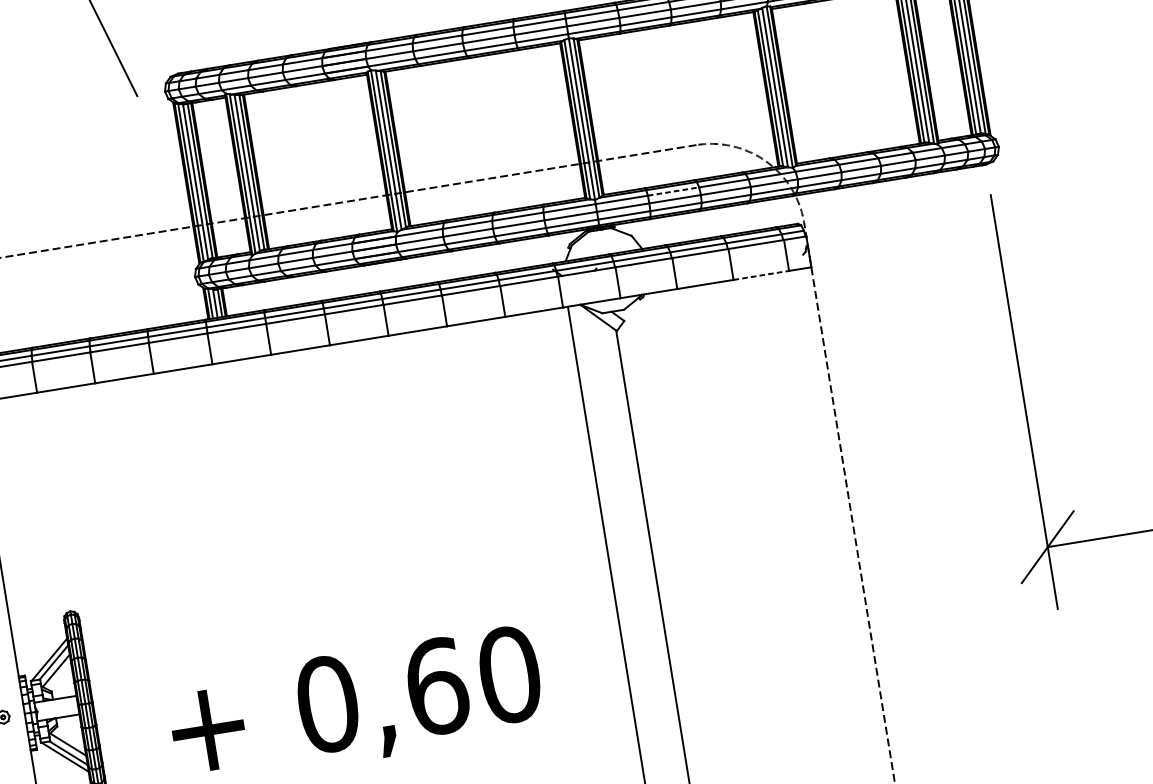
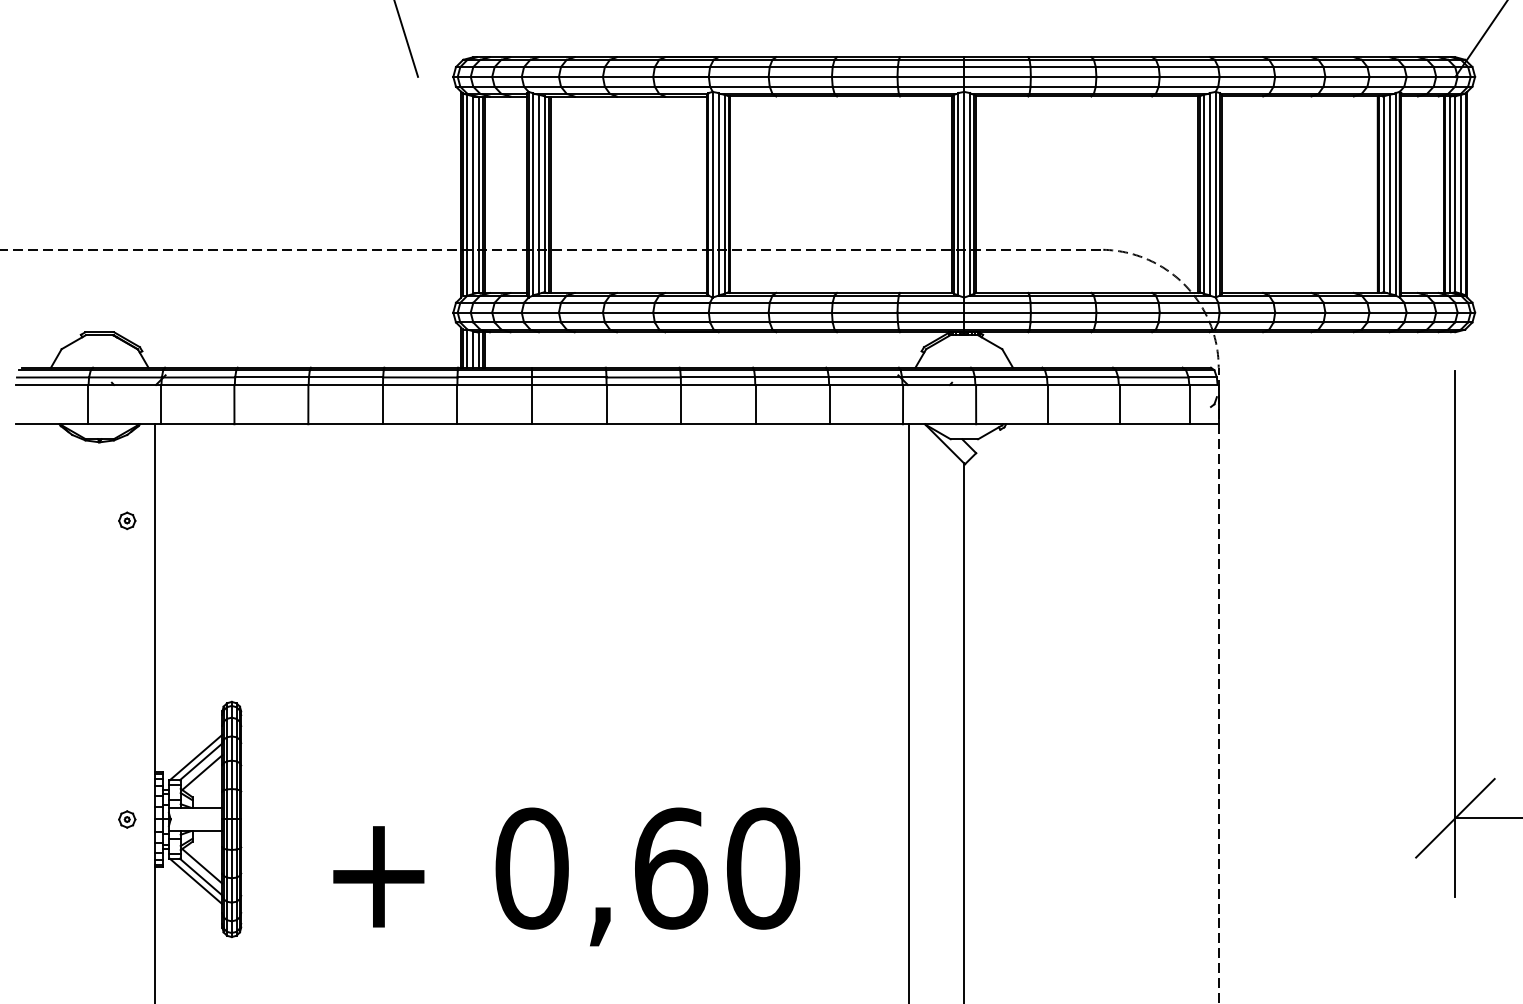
line: (673, 191) -> (1063, 302), dashed -> solid
line: (761, 275) -> (1155, 424), dashed -> solid

